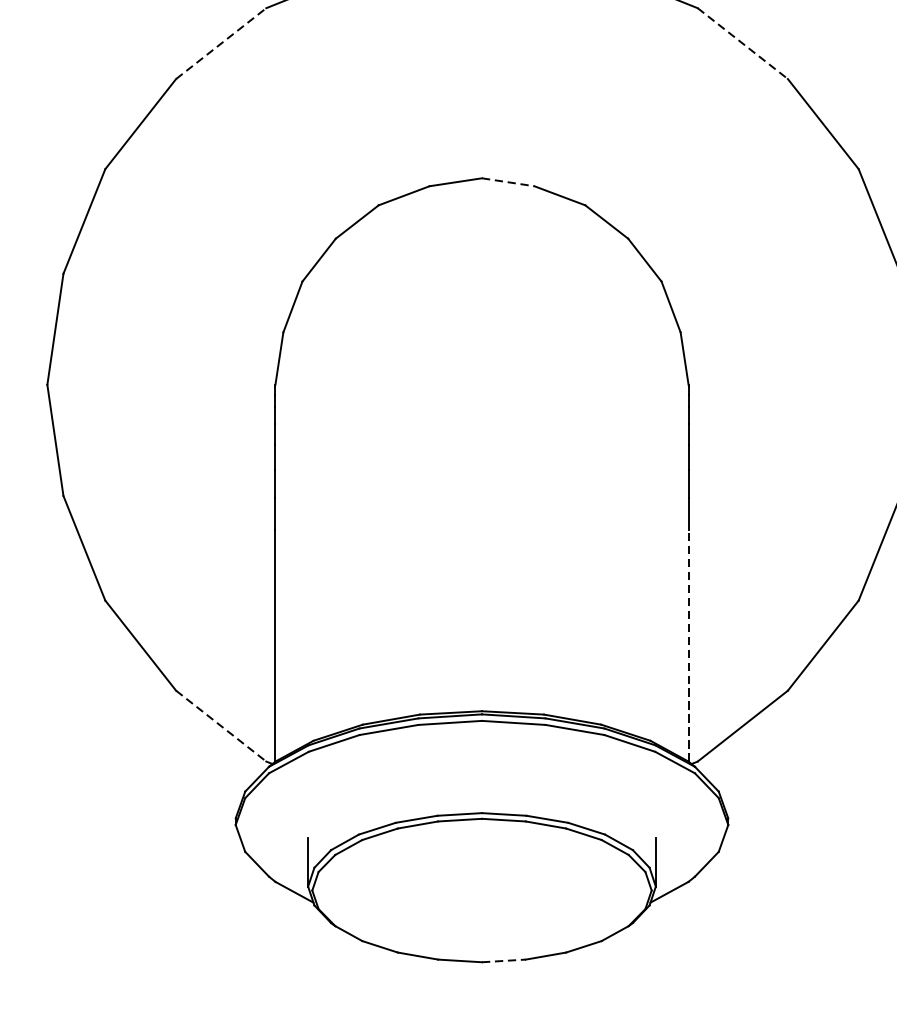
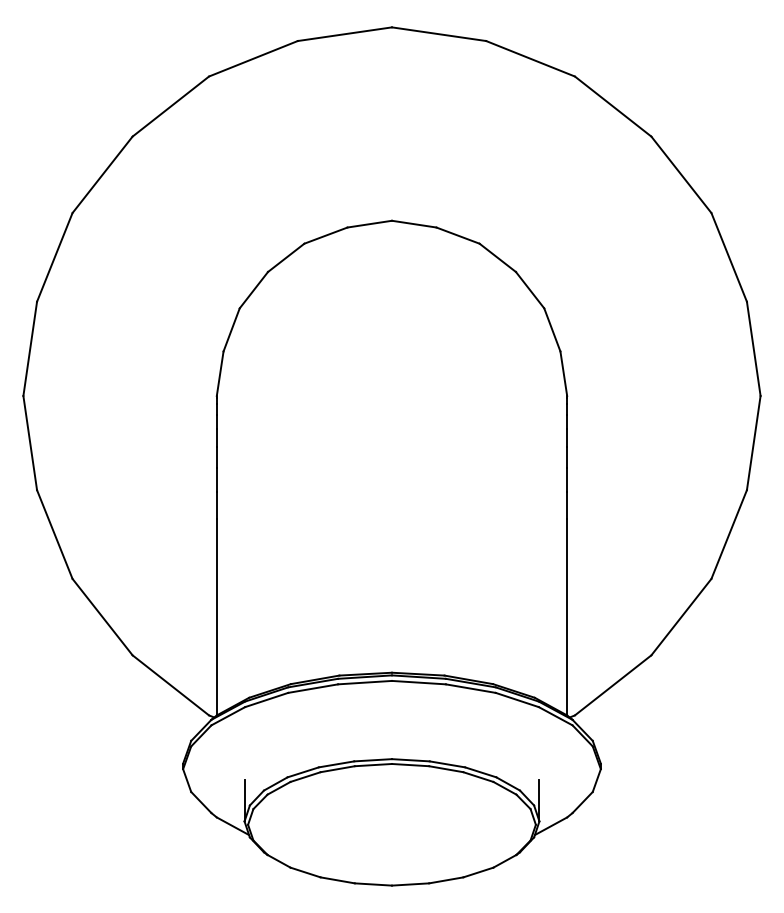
line: (220, 43) -> (170, 106), dashed -> solid
line: (743, 43) -> (613, 106), dashed -> solid
line: (508, 182) -> (414, 224), dashed -> solid
line: (688, 644) -> (567, 616), dashed -> solid
line: (220, 726) -> (170, 685), dashed -> solid
line: (503, 960) -> (410, 884), dashed -> solid

